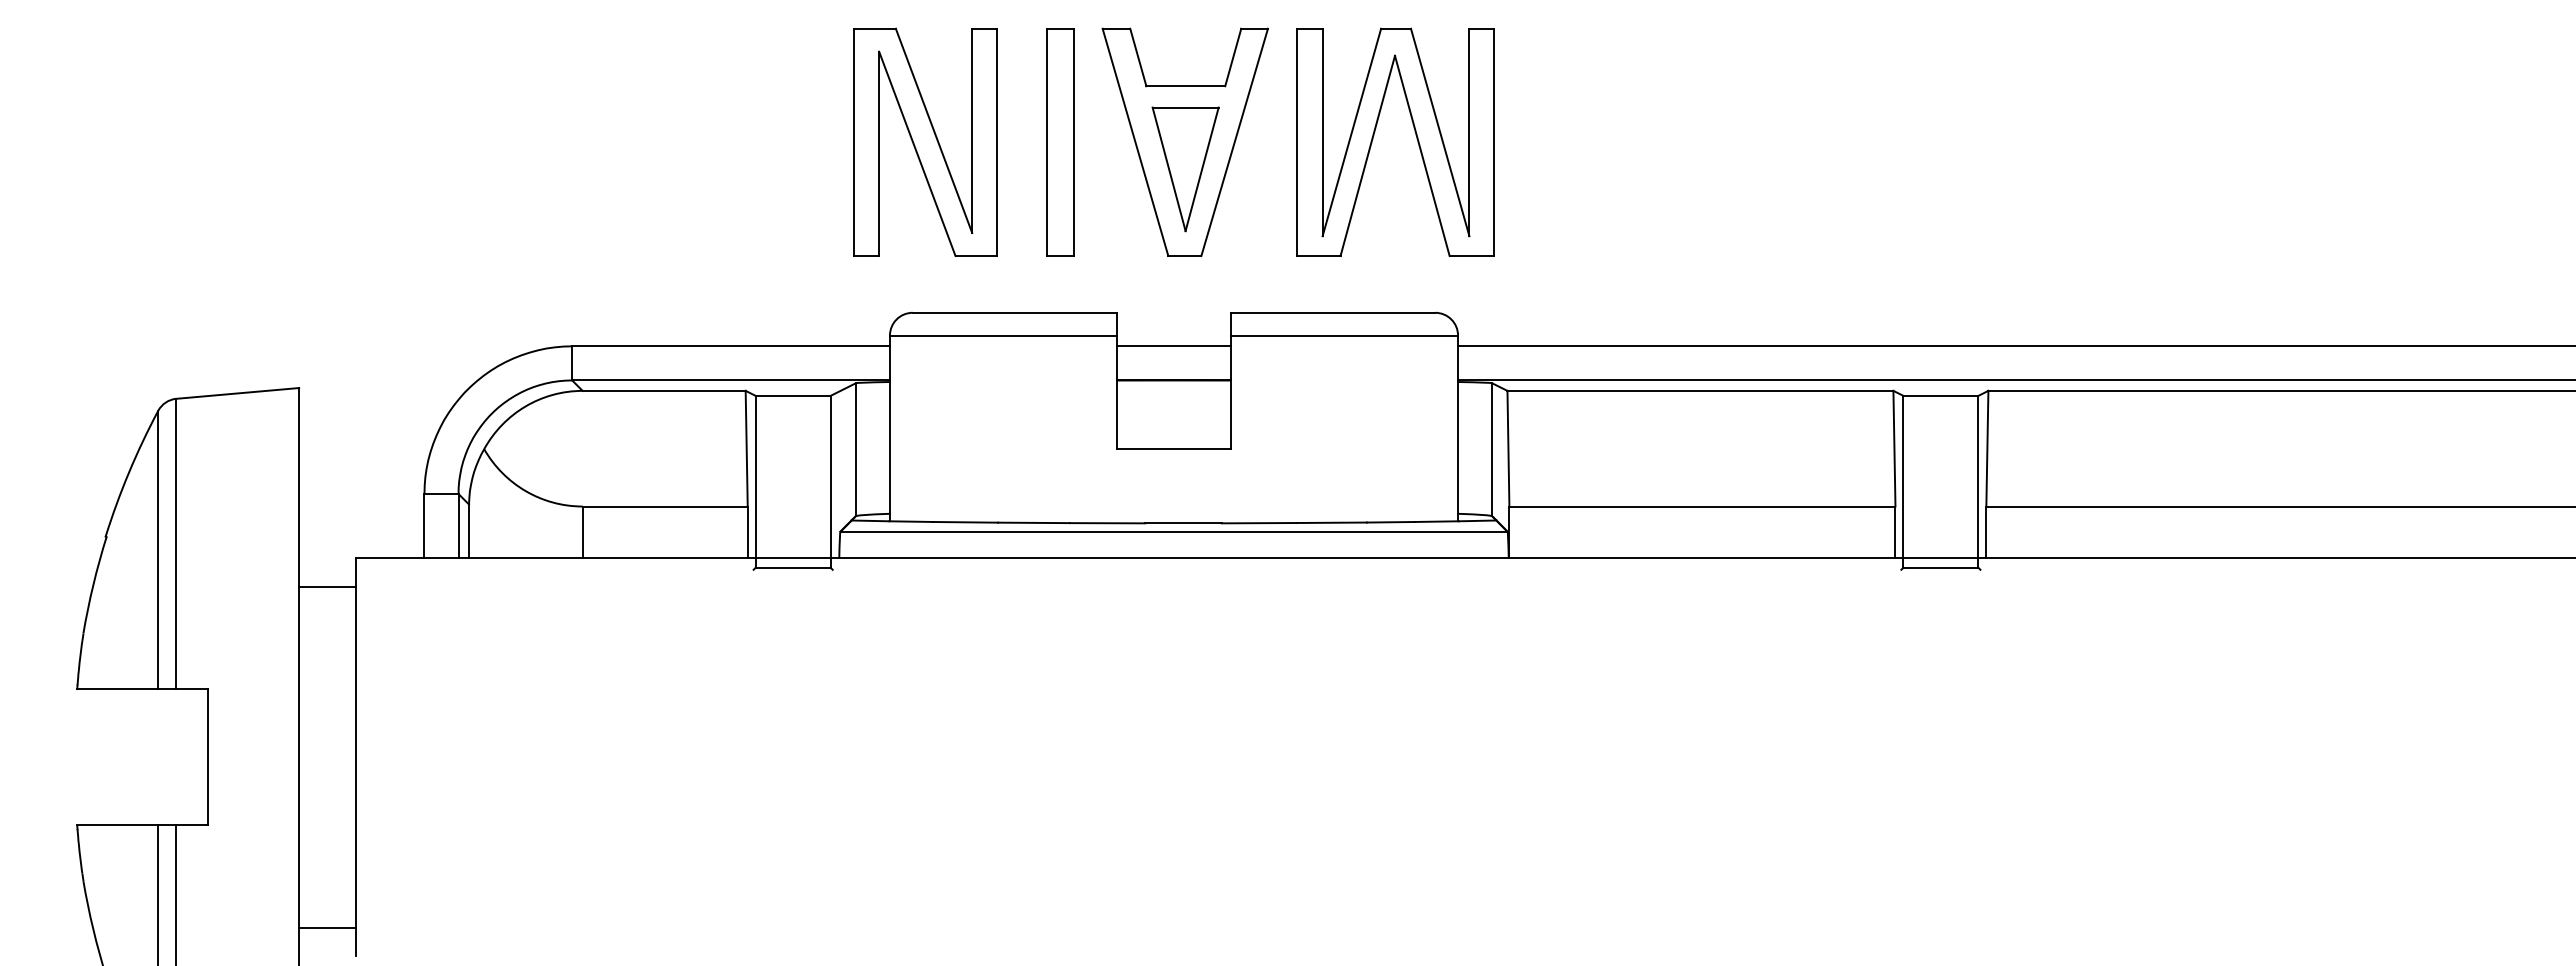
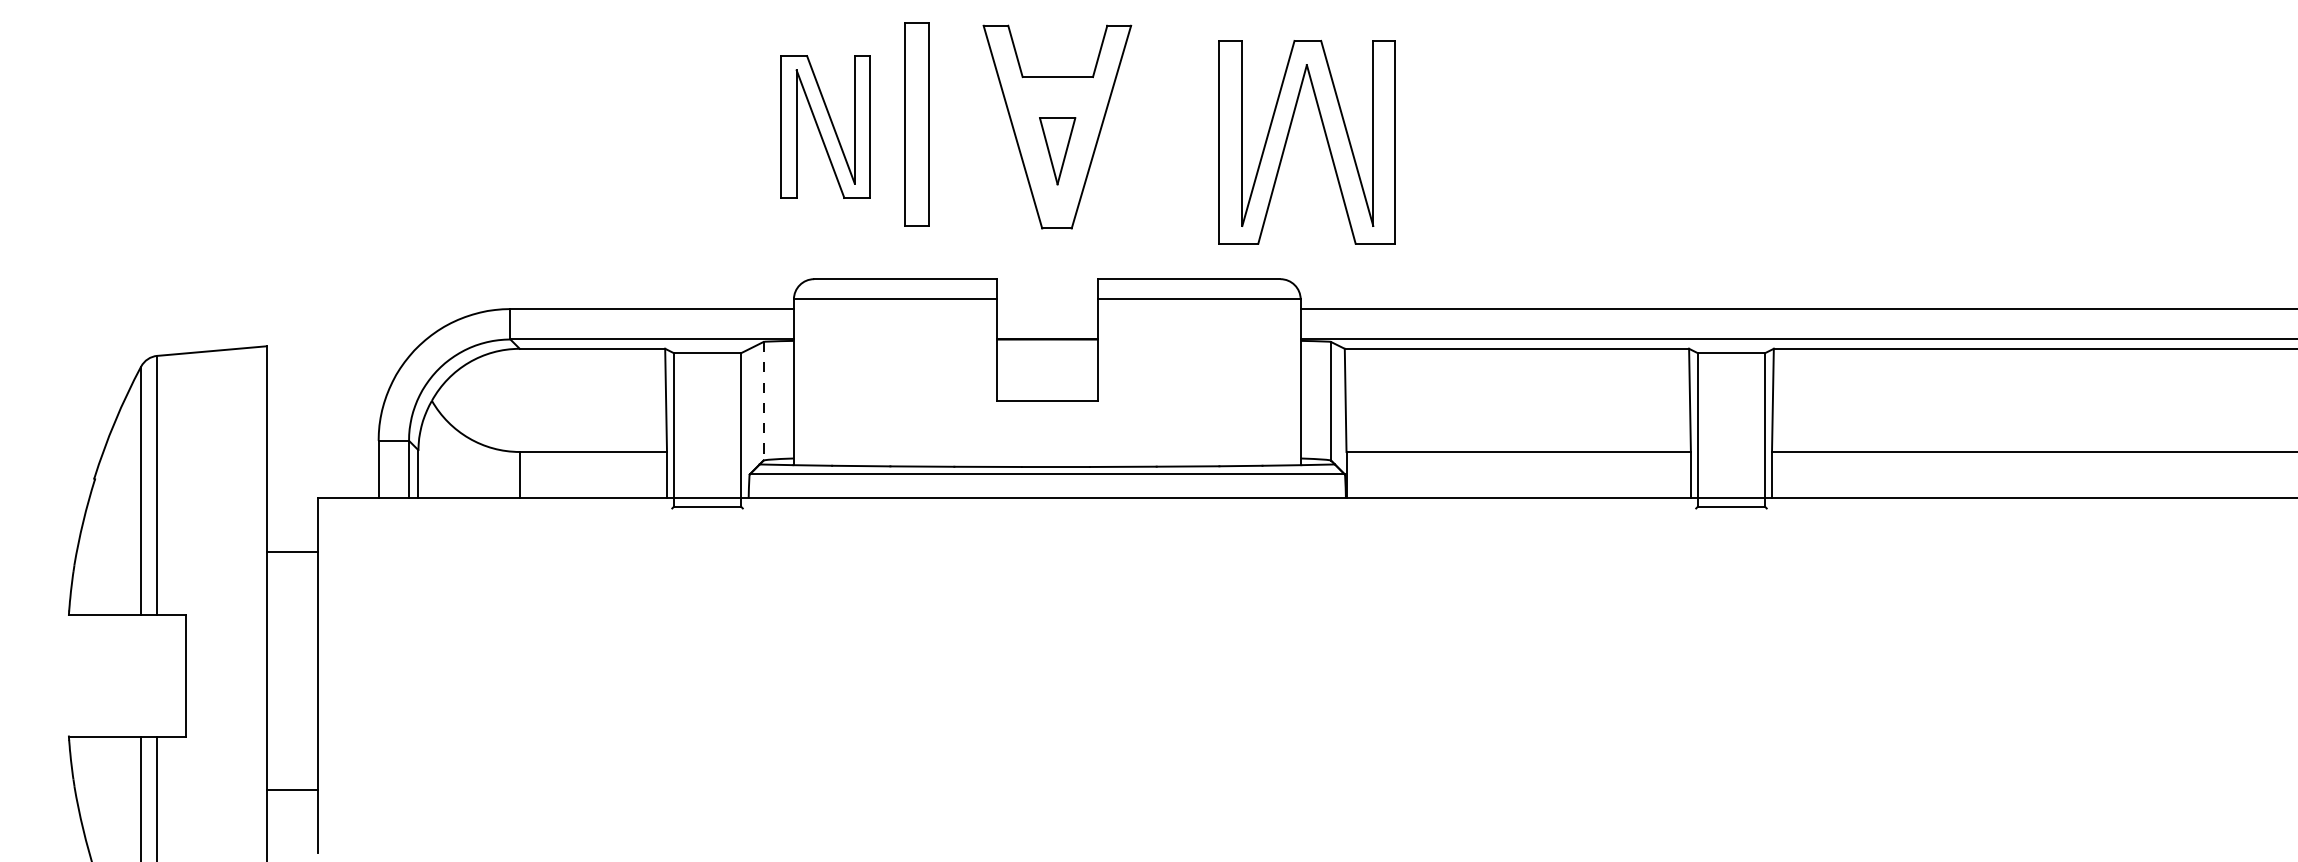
part: (1415, 135) -> (1325, 136), moved
part: (925, 141) -> (825, 126), size x0.7
part: (1060, 142) -> (916, 124), moved
part: (1185, 169) -> (1057, 151), size x0.6
line: (1173, 346) -> (1046, 309), removed
line: (855, 450) -> (763, 402), solid -> dashed
line: (327, 586) -> (292, 551), moved
line: (327, 927) -> (292, 790), moved

